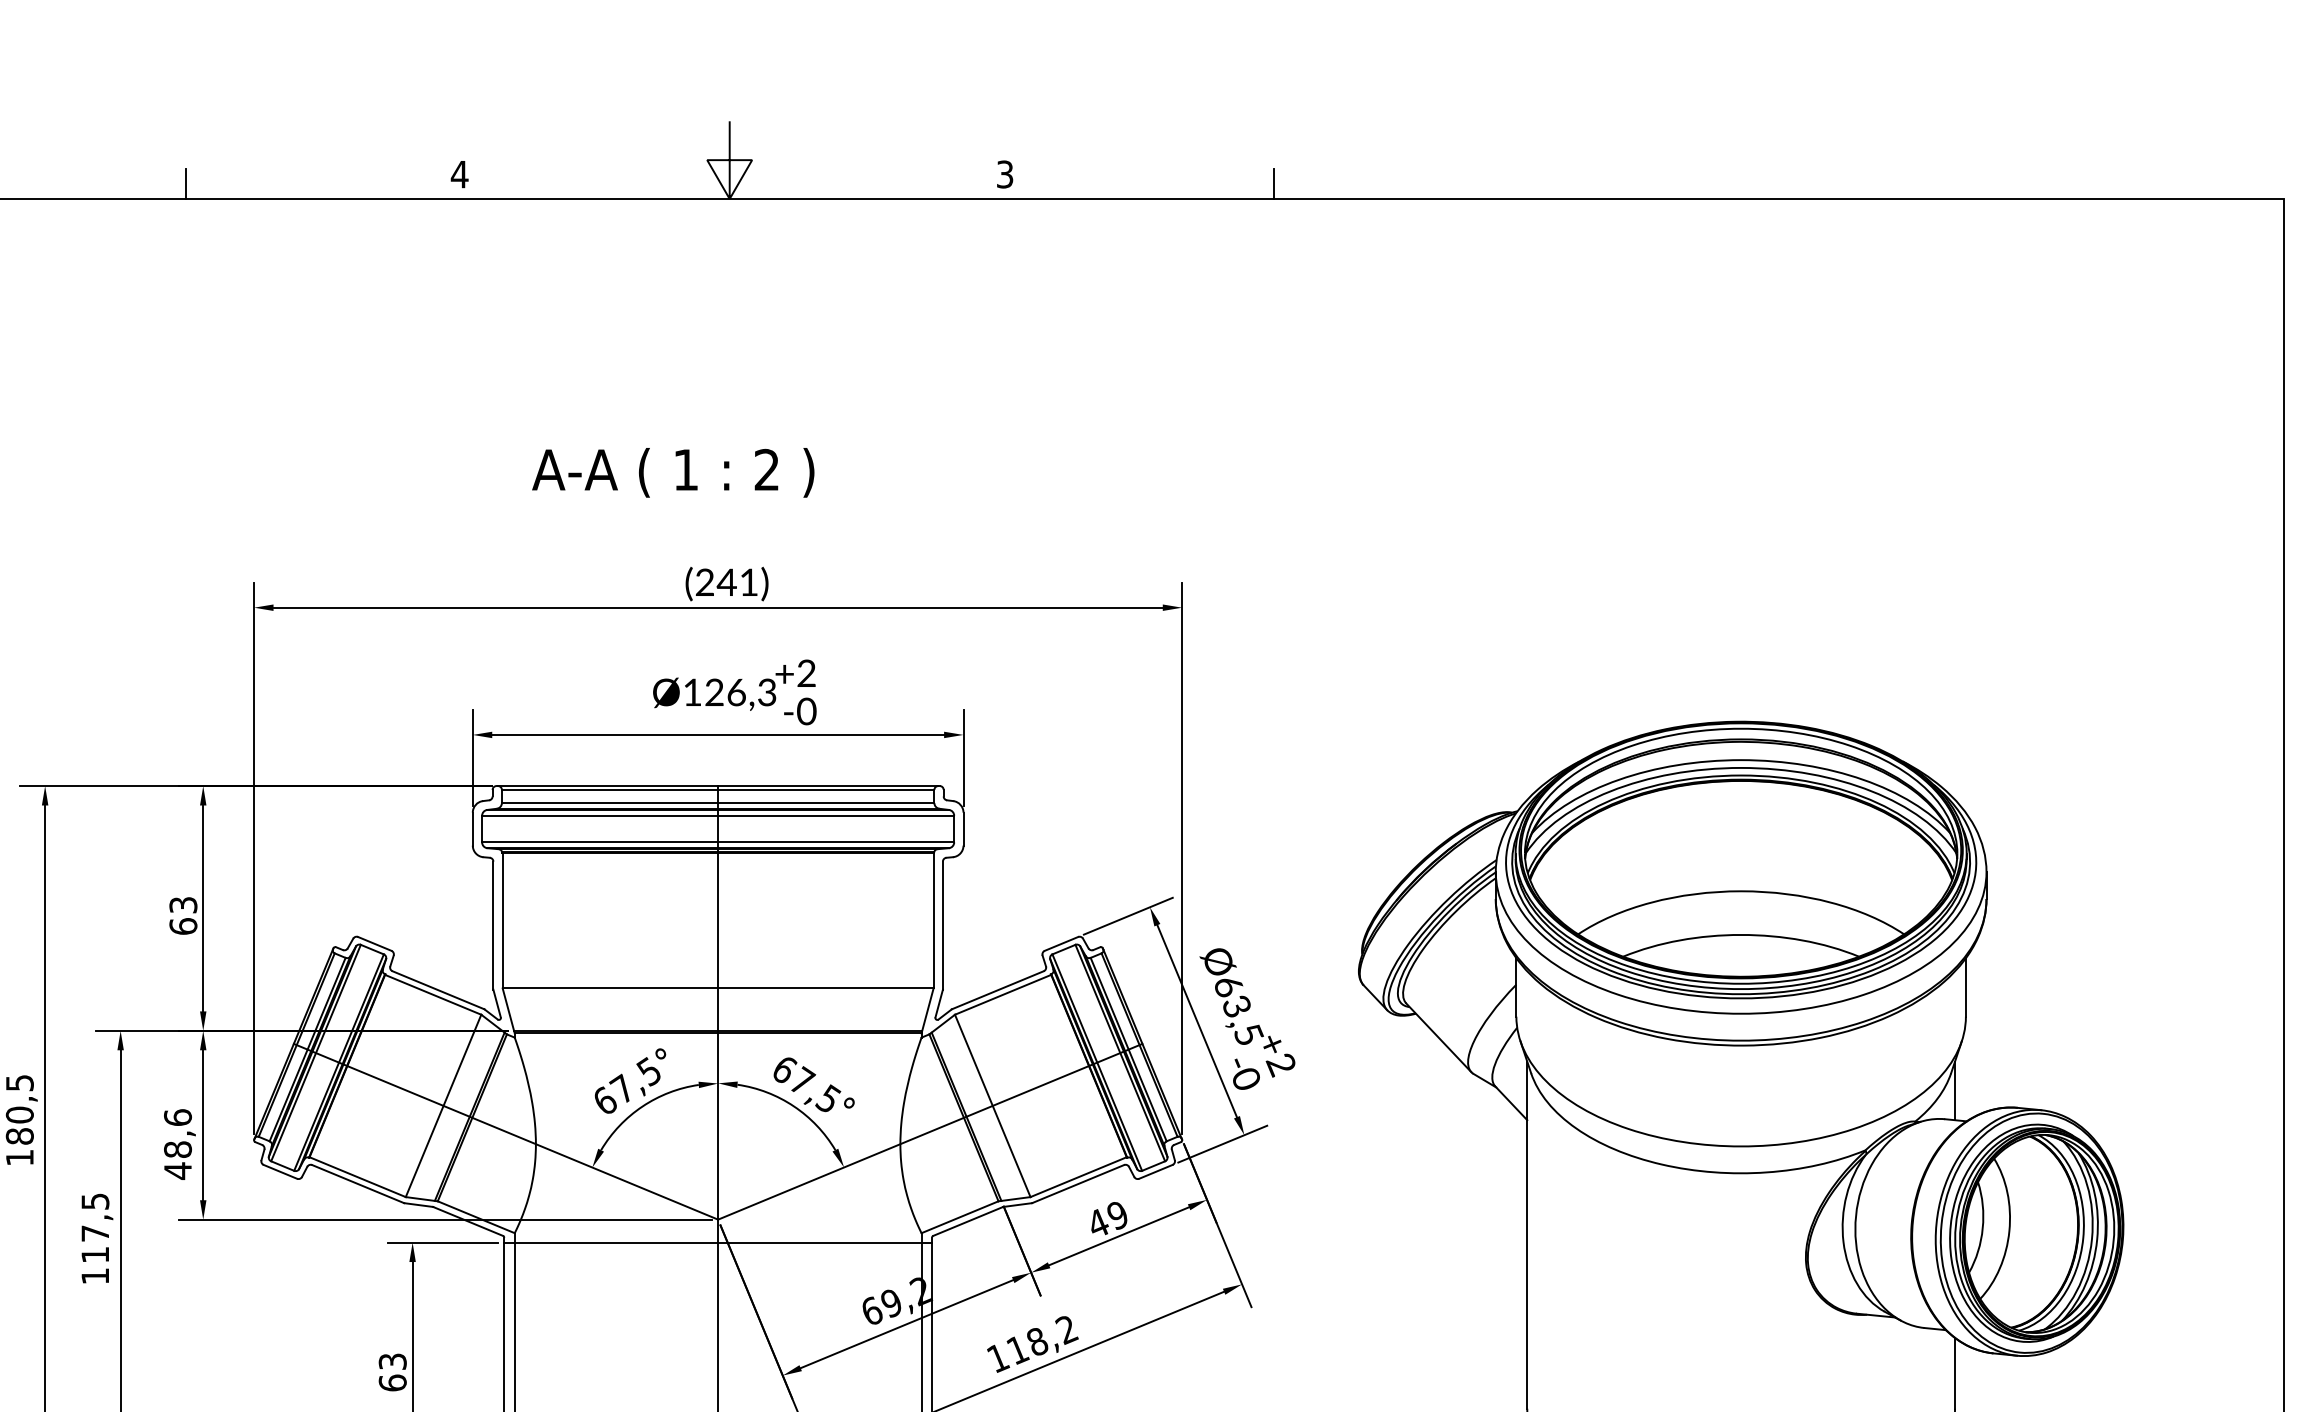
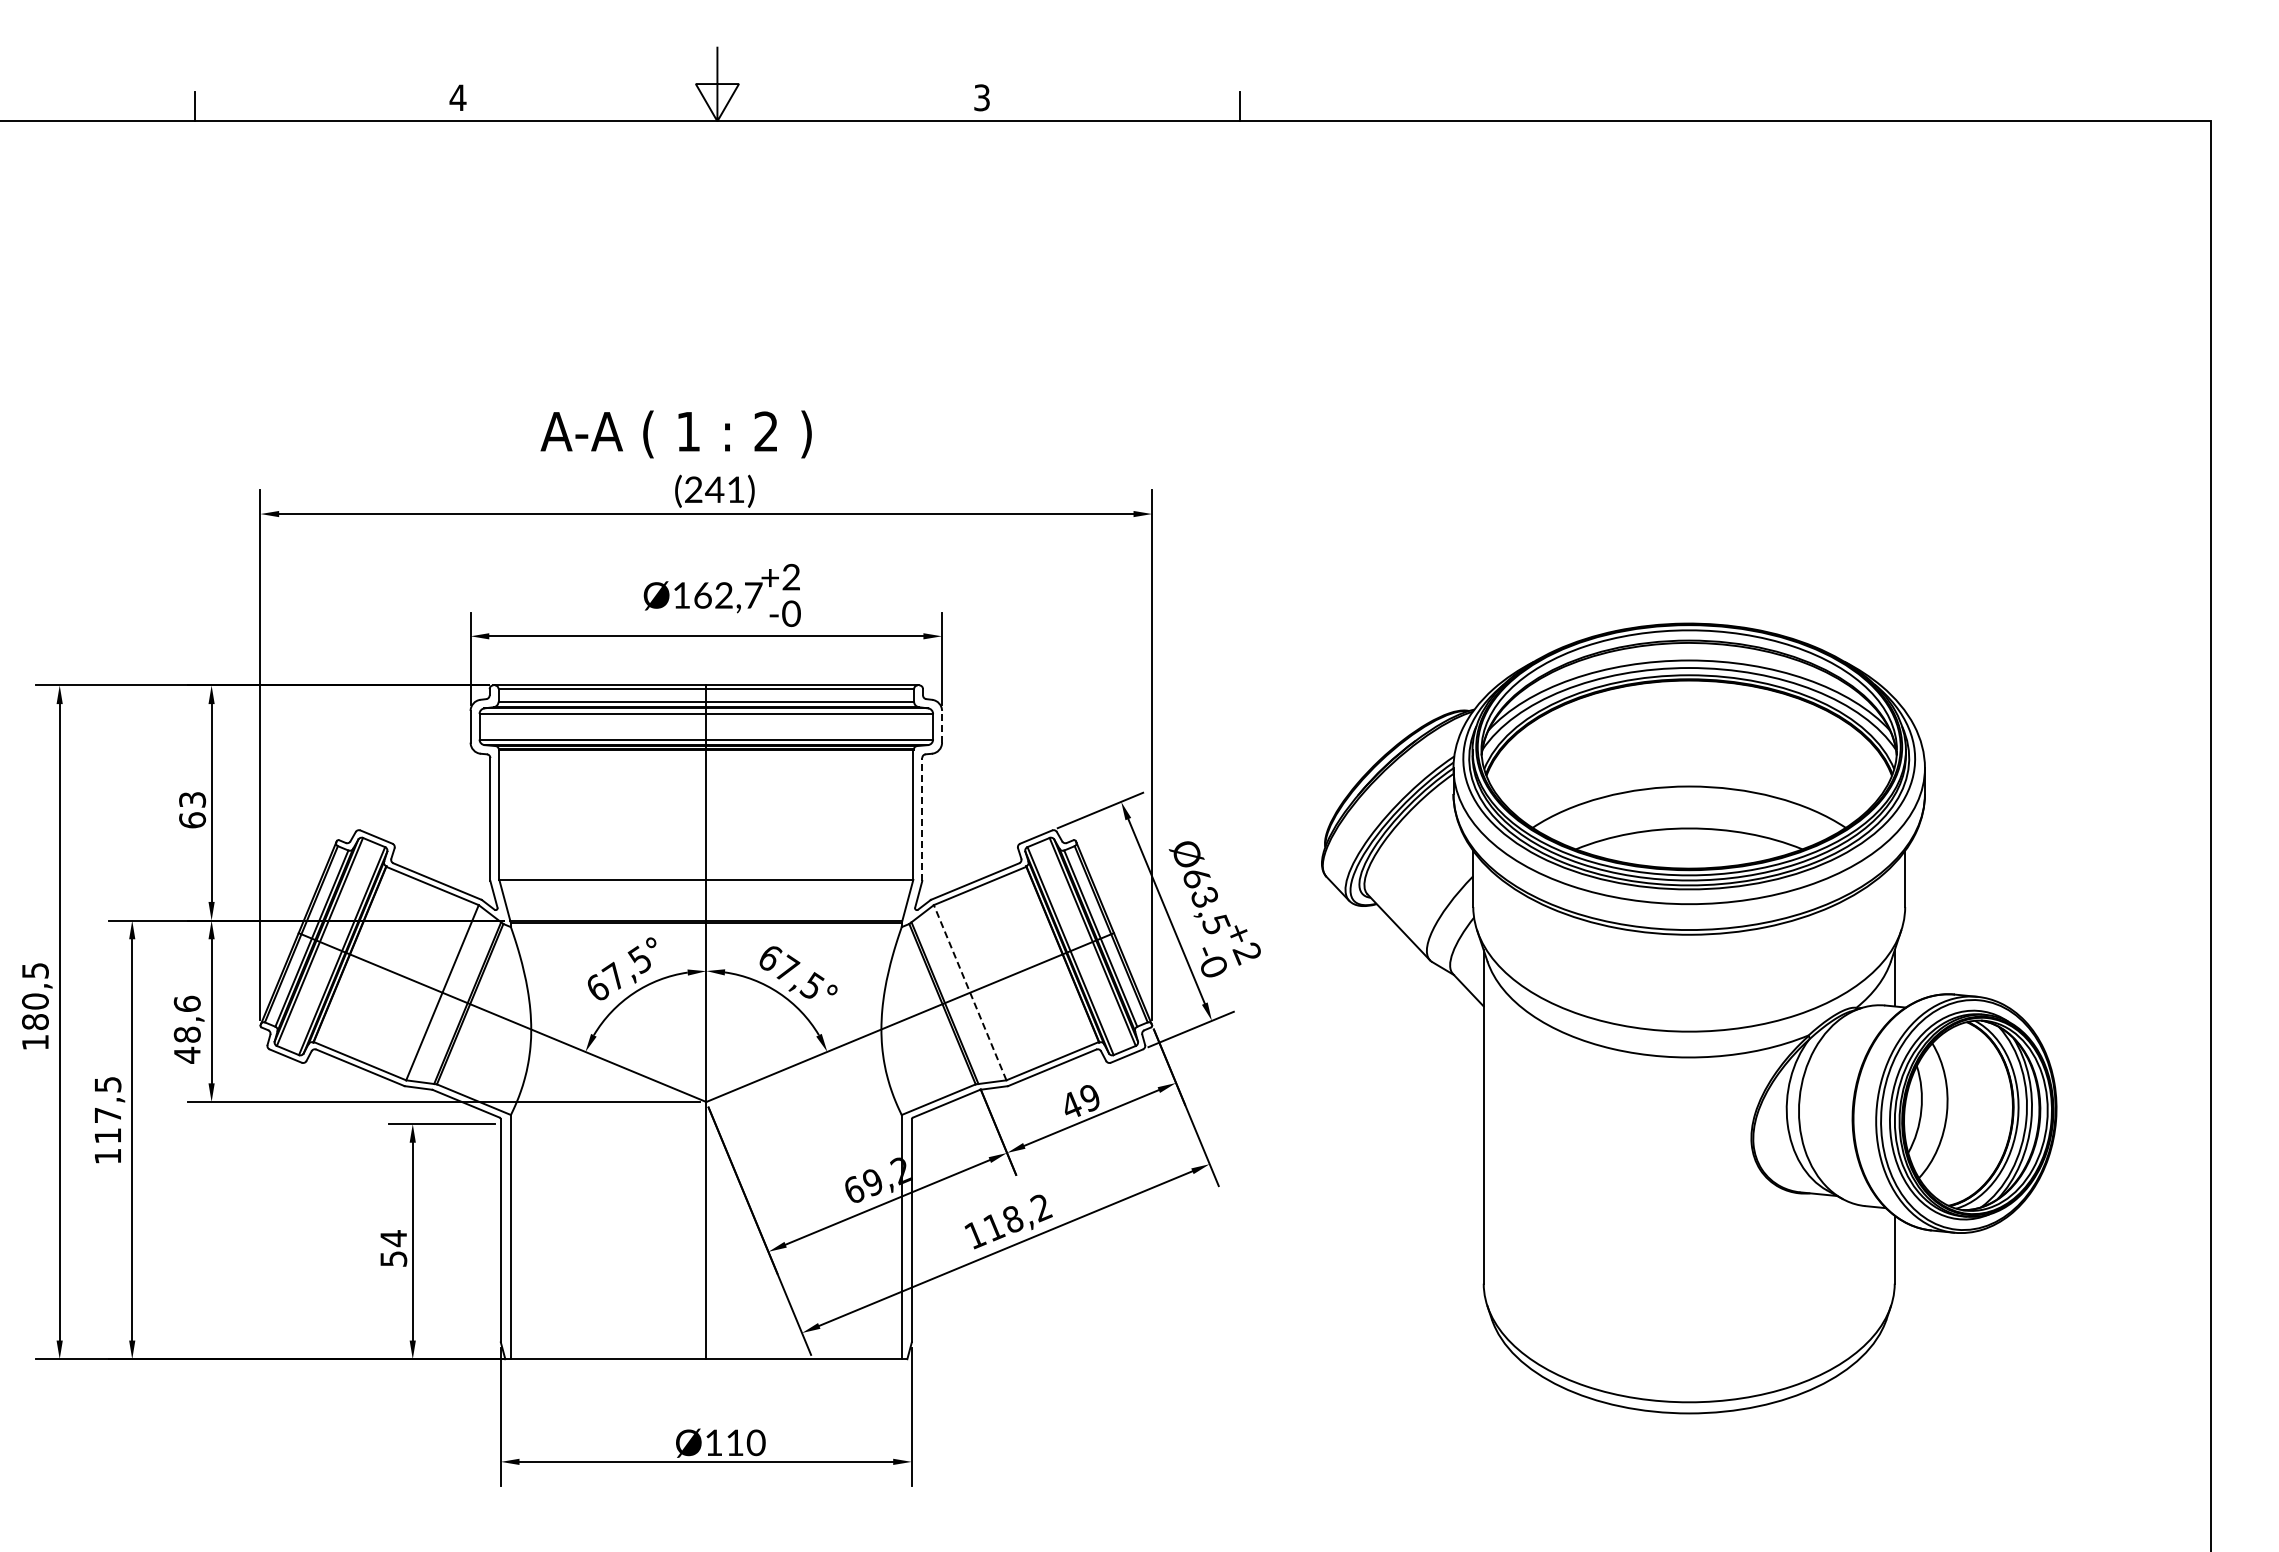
text: (672, 472) -> (675, 434), moved
text: (741, 692) -> (728, 595), Ø126,3 -> Ø162,7
line: (963, 828) -> (942, 726), solid -> dashed
line: (943, 925) -> (922, 819), solid -> dashed
line: (993, 1105) -> (970, 992), solid -> dashed
line: (717, 1243) -> (705, 1124), removed
text: (392, 1372) -> (393, 1248), 63 -> 54

